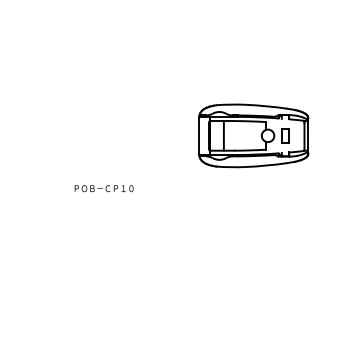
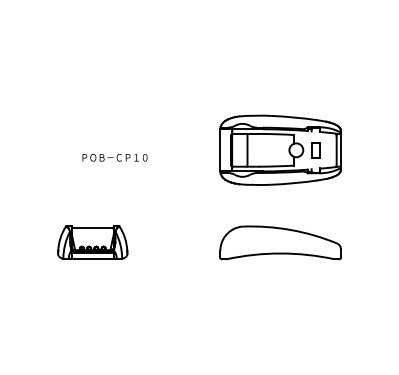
text: (103, 188) -> (114, 157), moved
part: (83, 218) -> (92, 241), added
part: (253, 219) -> (280, 242), added

